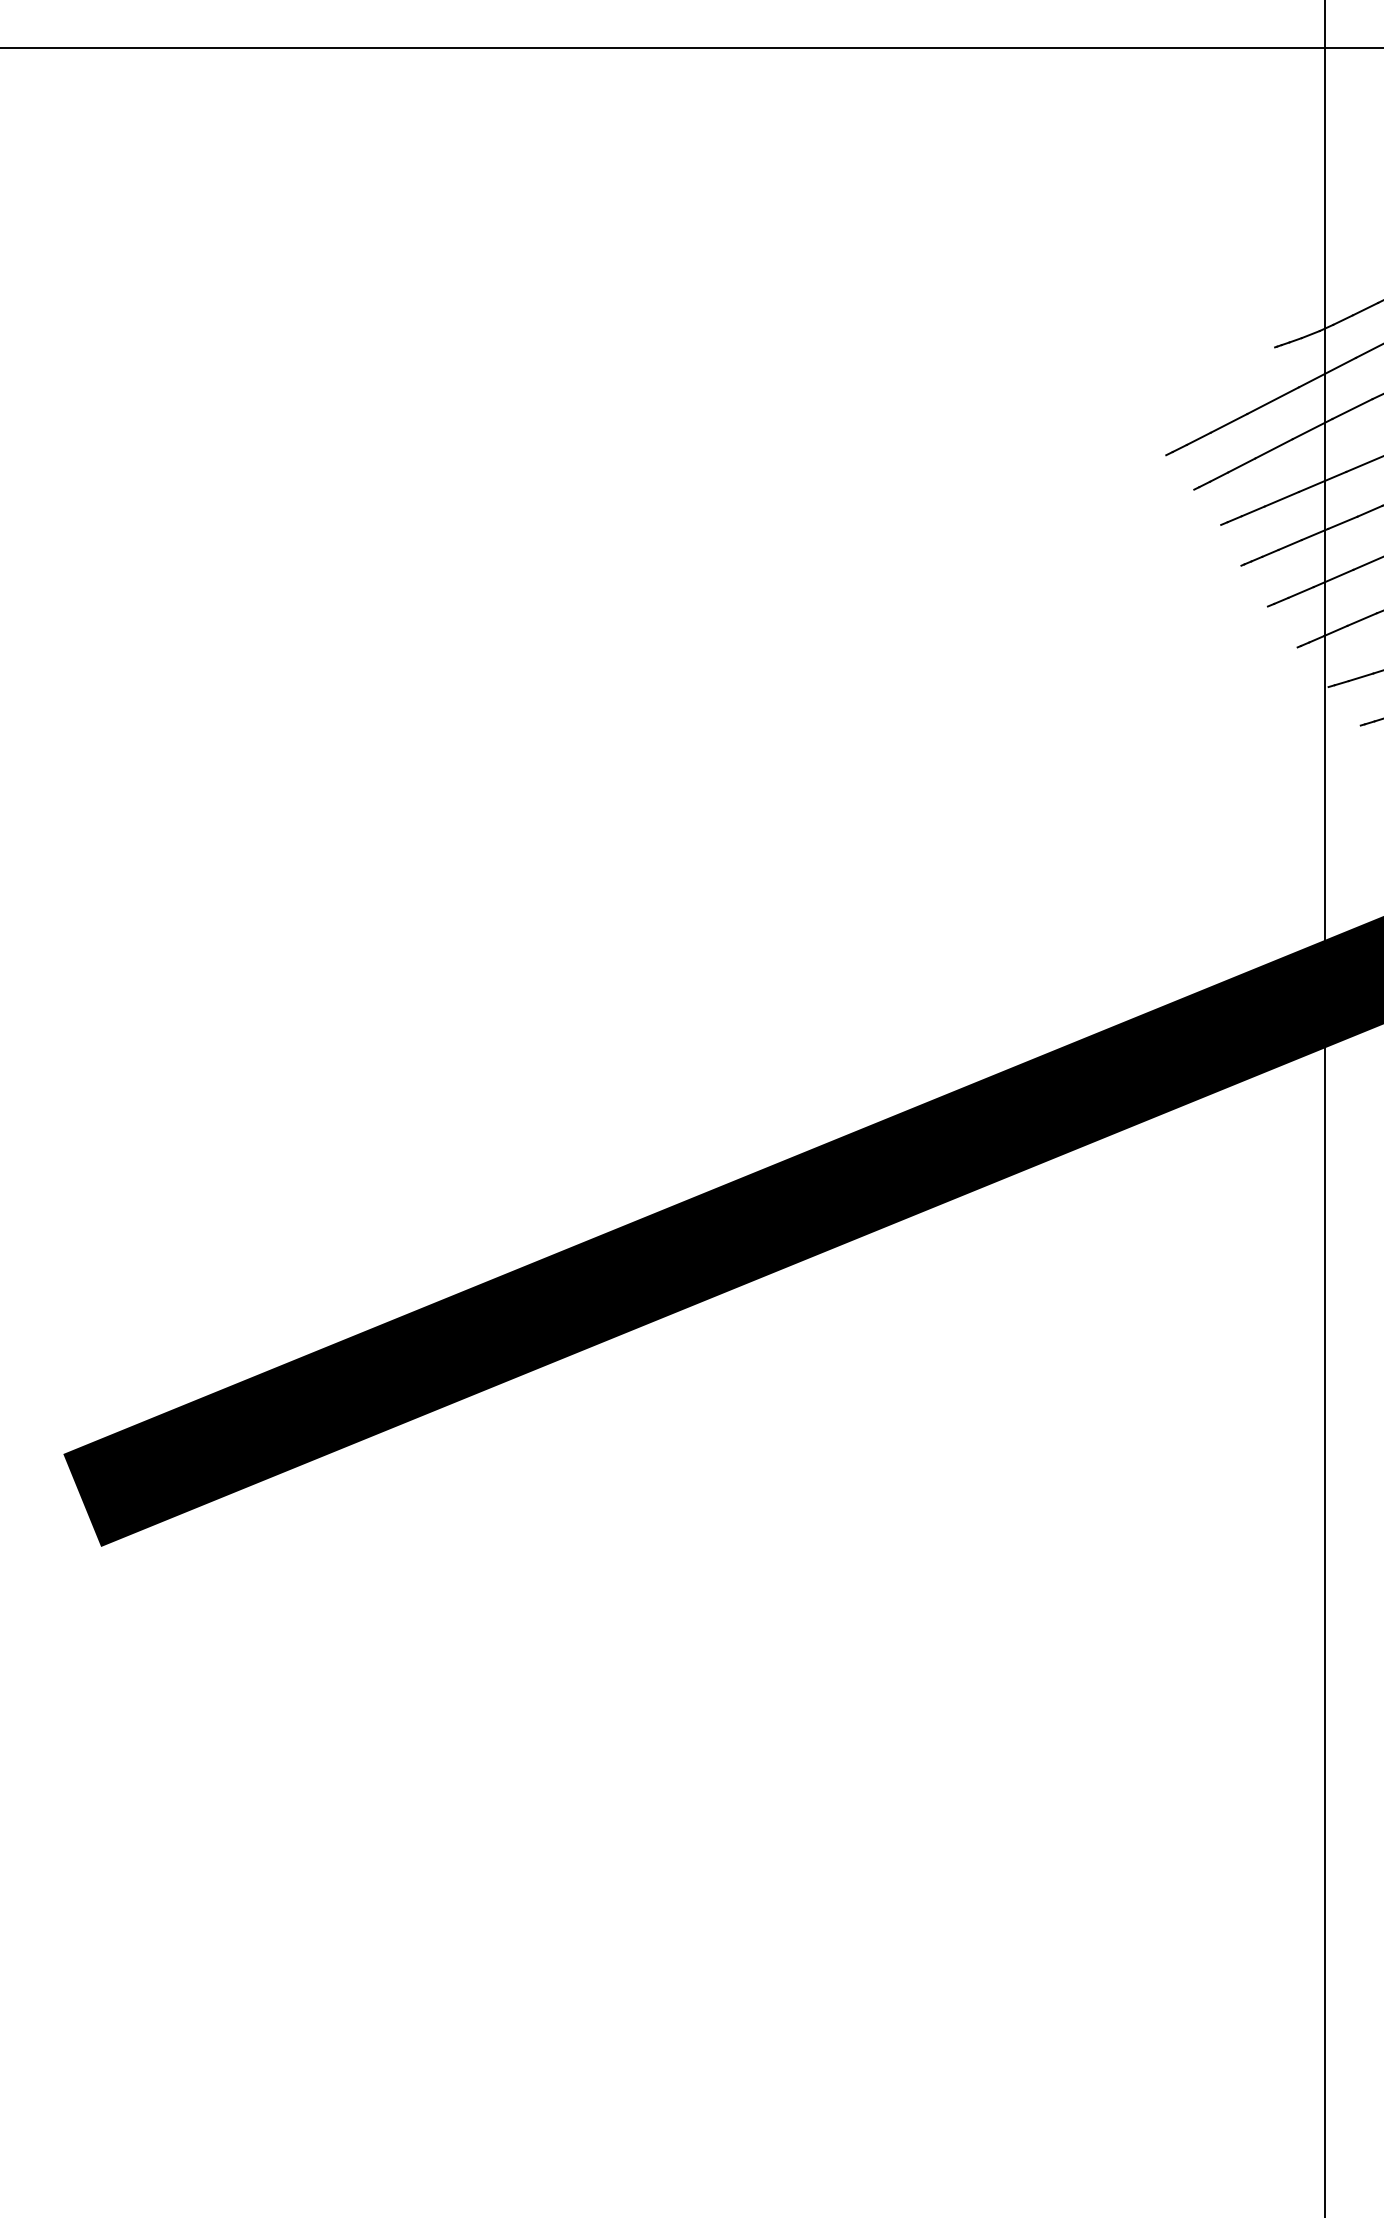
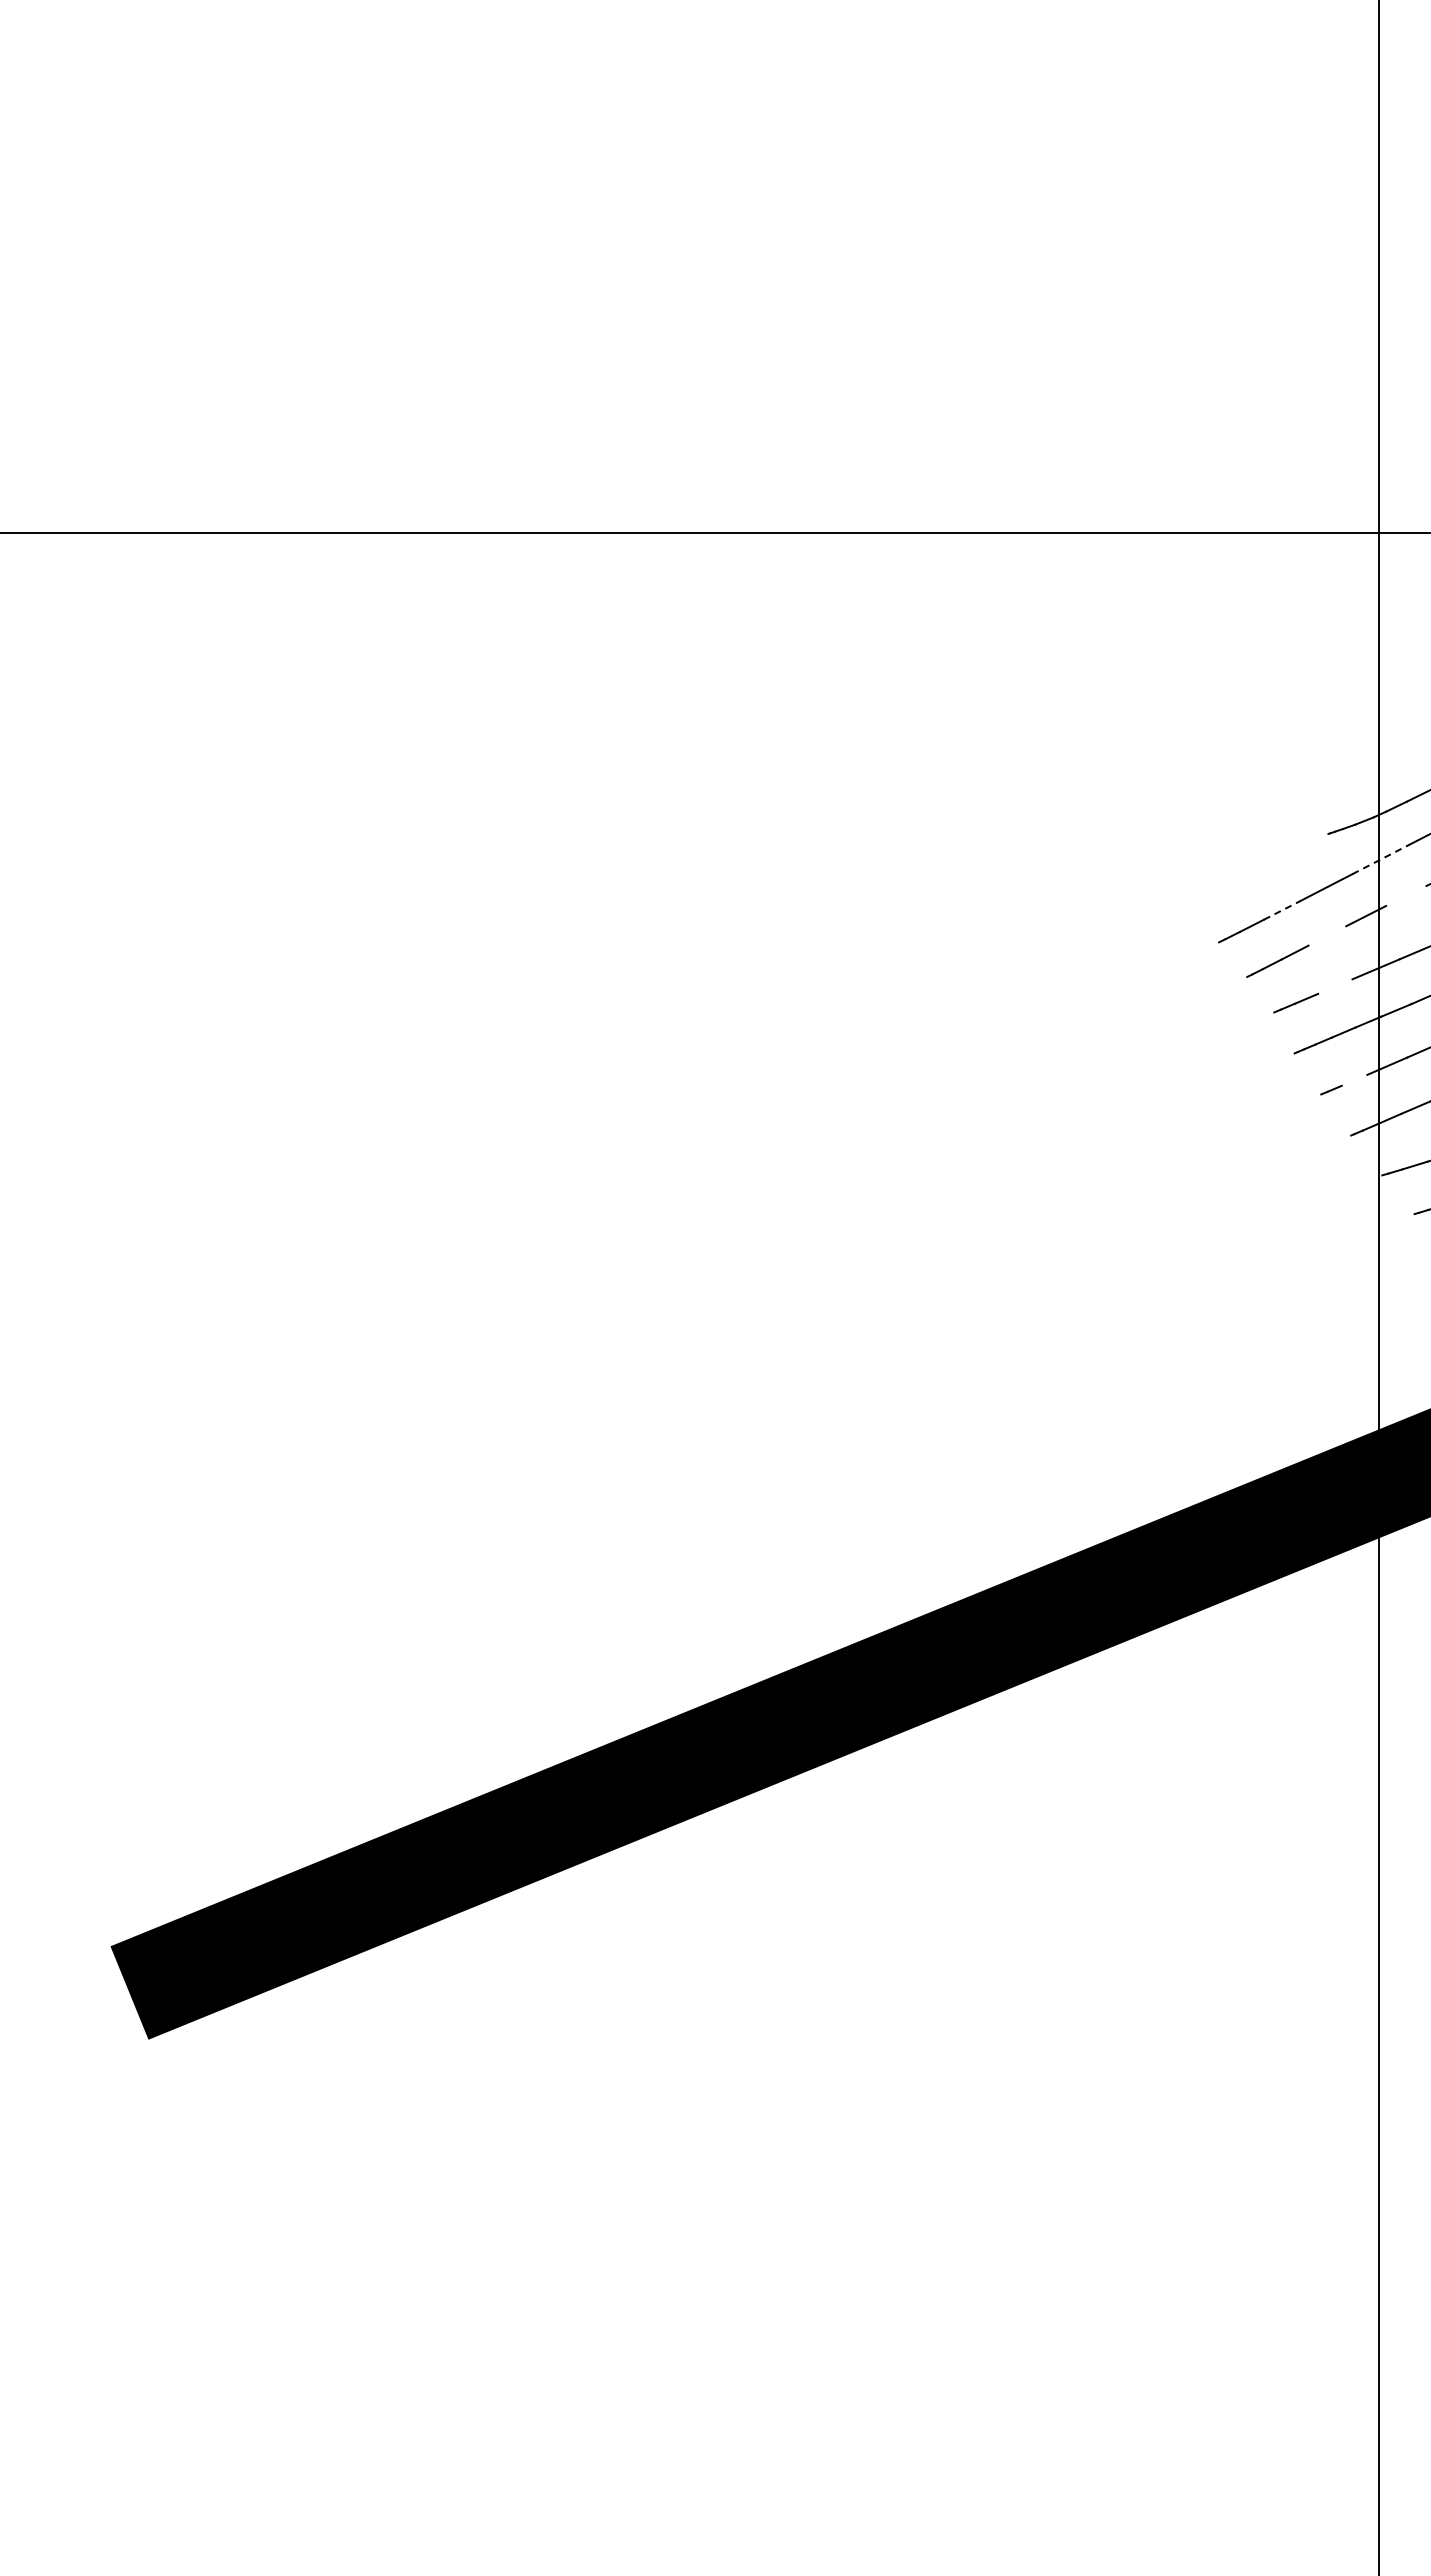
line: (1327, 372) -> (1381, 859), solid -> dashed
line: (1352, 408) -> (1406, 895), removed
line: (1229, 423) -> (1282, 910), solid -> dashed
line: (1274, 448) -> (1327, 935), removed
line: (1282, 499) -> (1335, 986), removed
line: (1301, 591) -> (1354, 1079), removed

